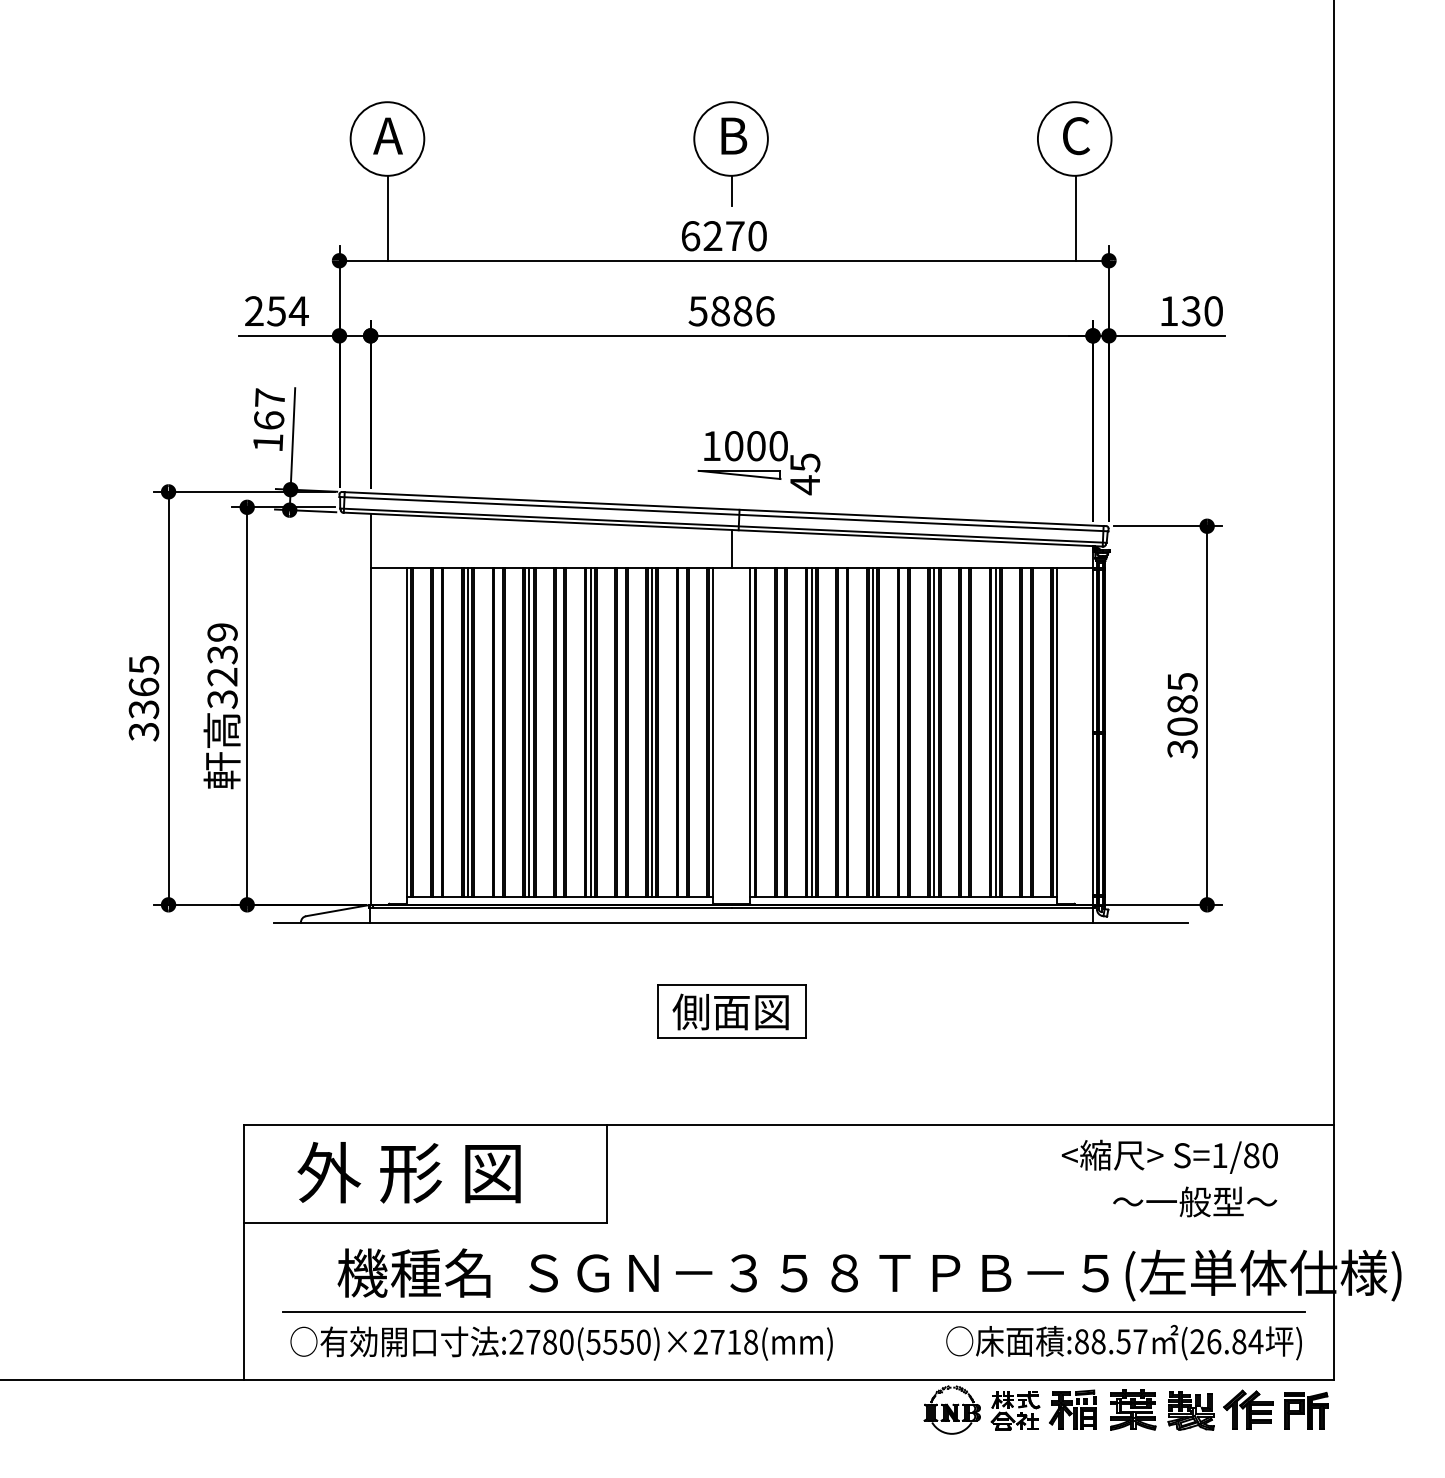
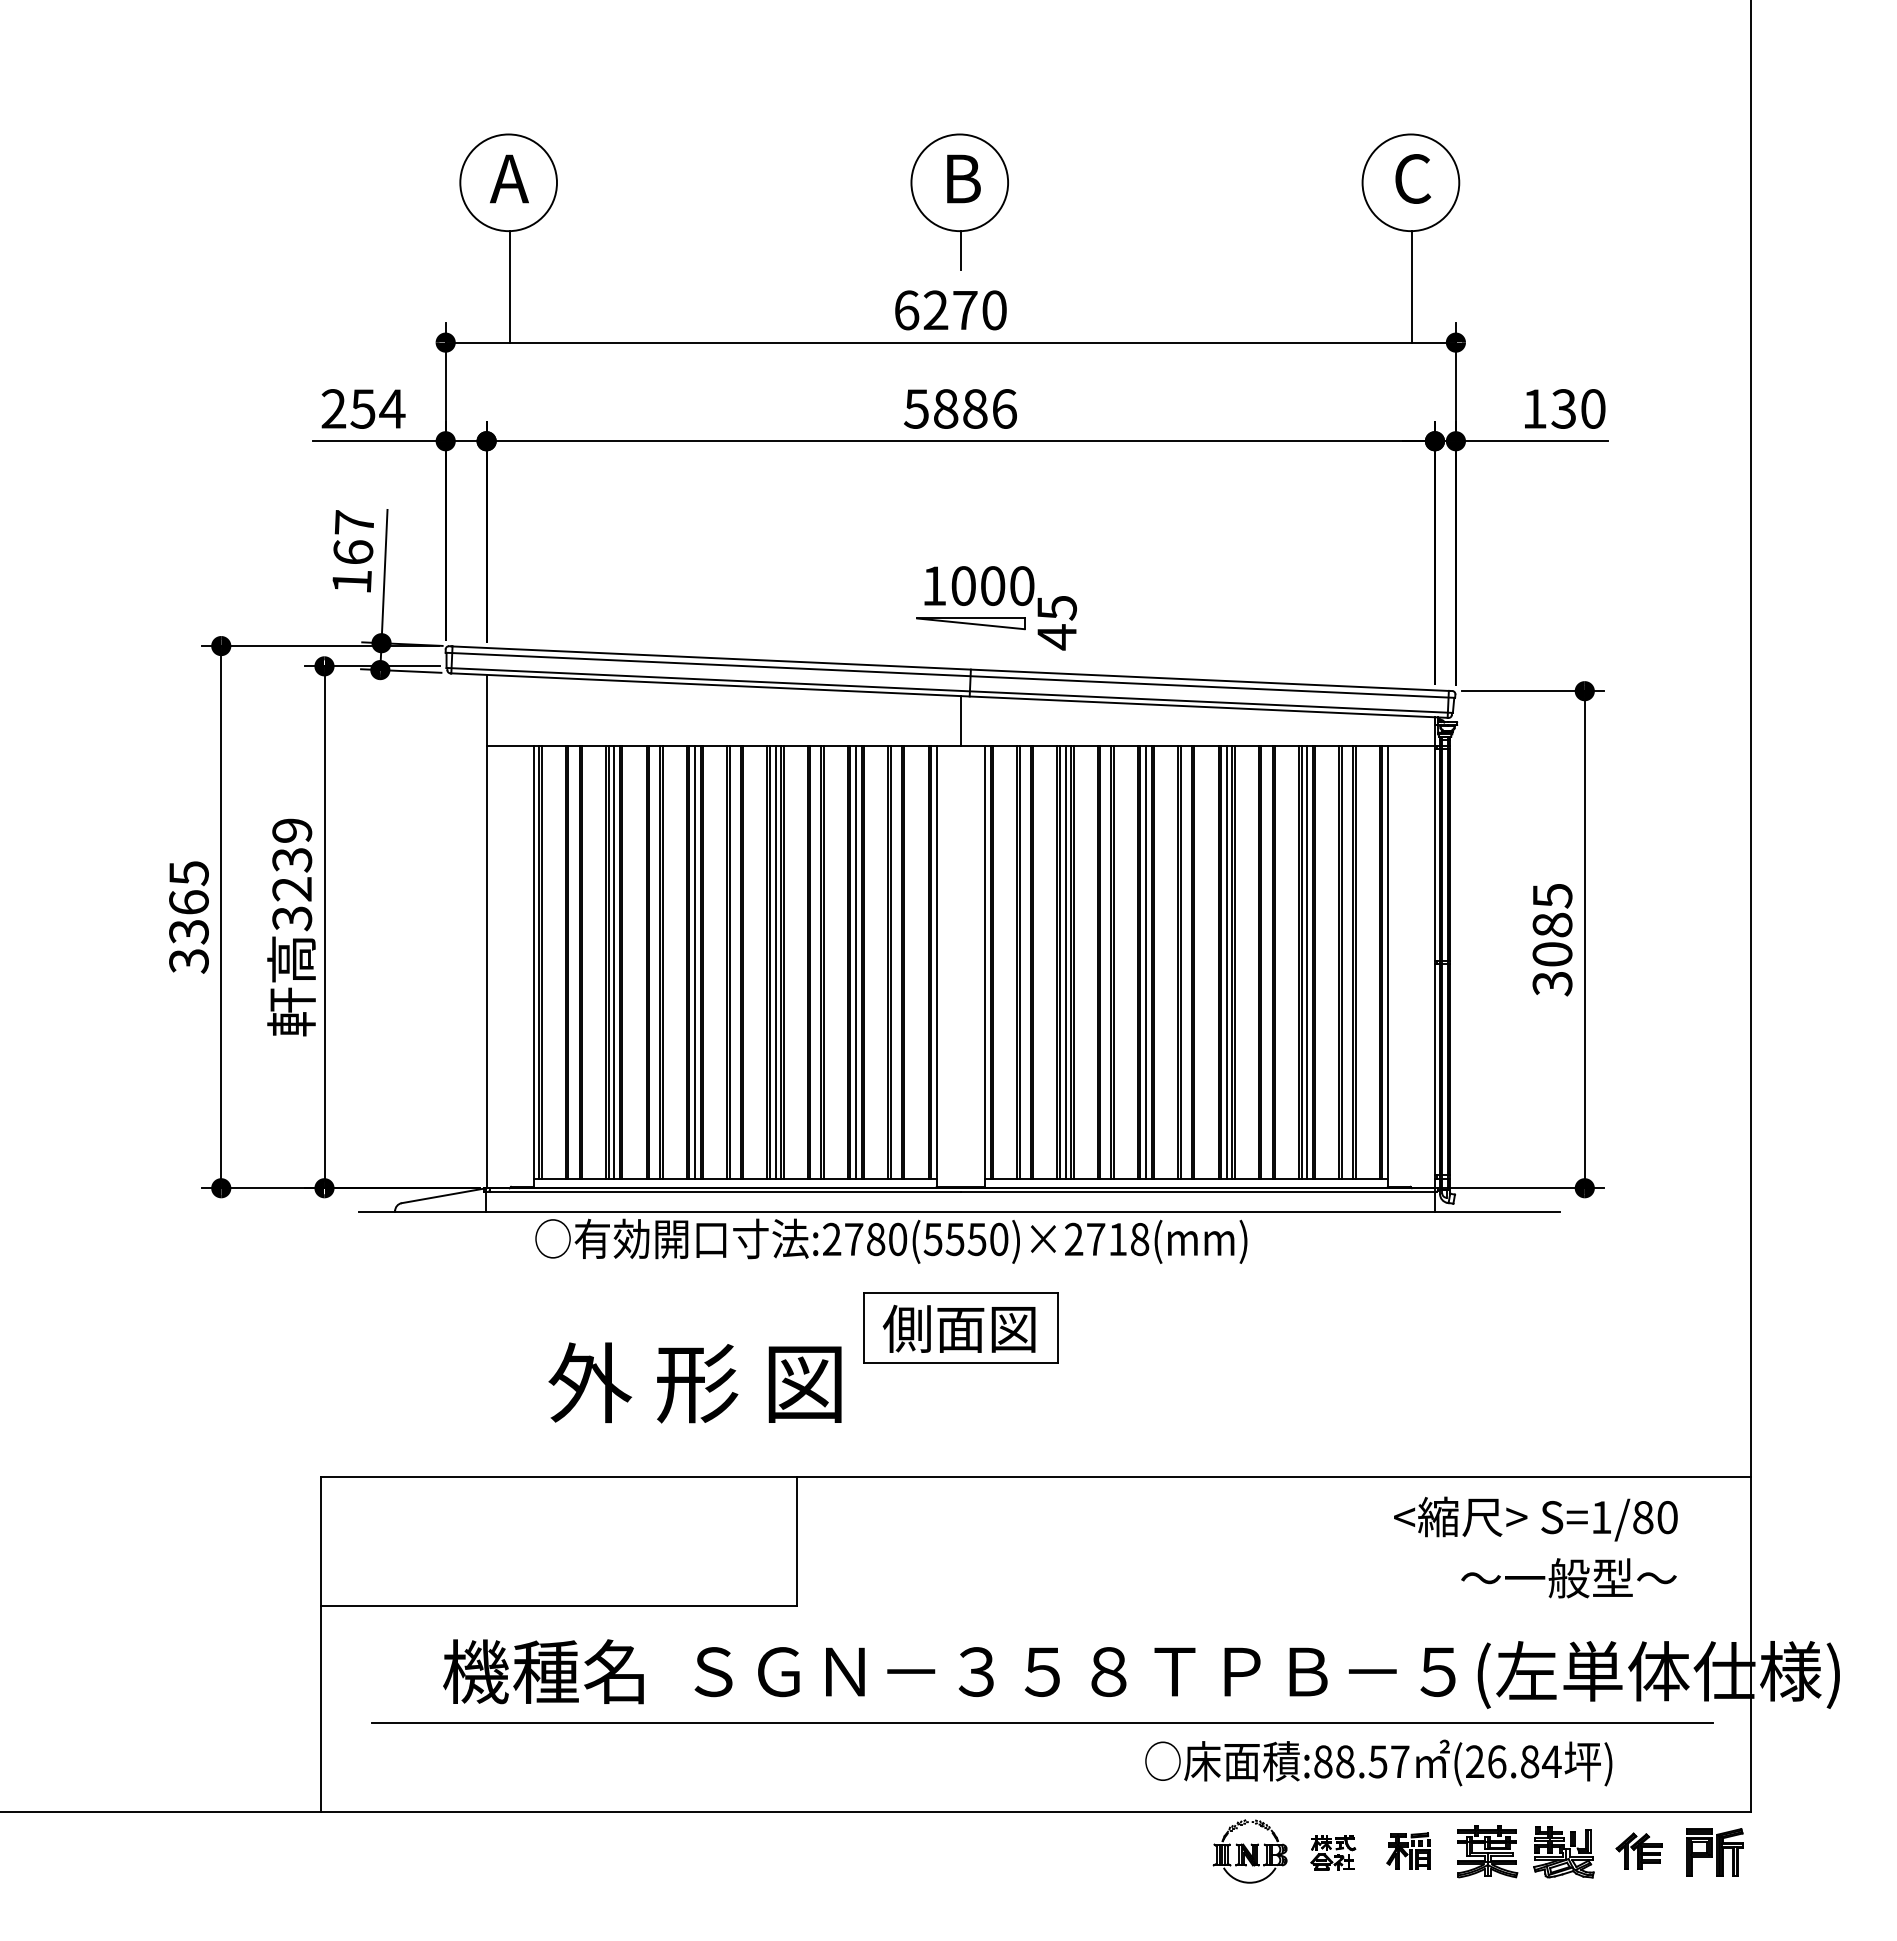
text: (408, 1172) -> (694, 1382), moved
text: (1123, 1342) -> (1378, 1762), moved
text: (561, 1343) -> (891, 1240), moved
part: (1072, 1409) -> (1408, 1850), size x0.7
part: (1248, 1409) -> (1638, 1850), size x0.7
part: (1015, 1410) -> (1333, 1852), size x0.7

